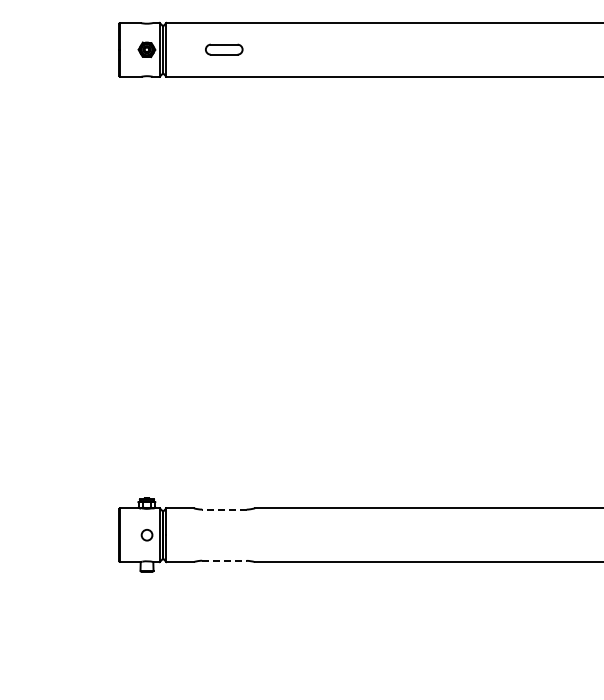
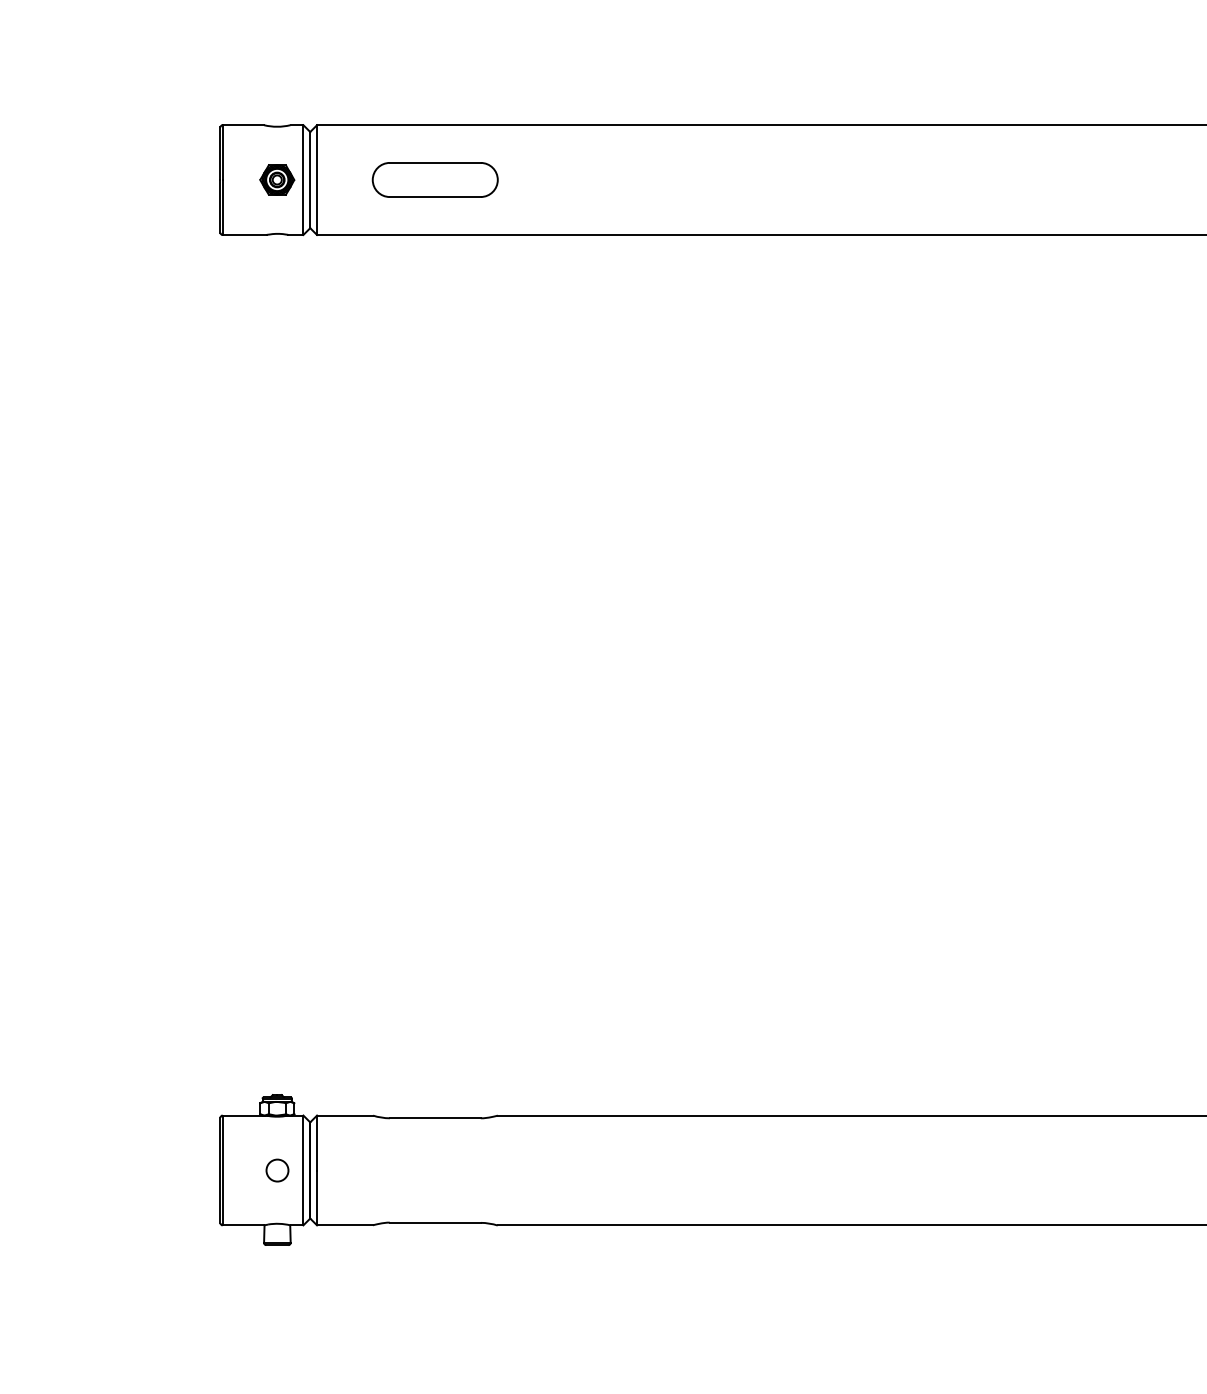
part: (223, 49) -> (433, 179), size x1.67
line: (223, 509) -> (433, 1118), dashed -> solid
line: (224, 560) -> (435, 1222), dashed -> solid

